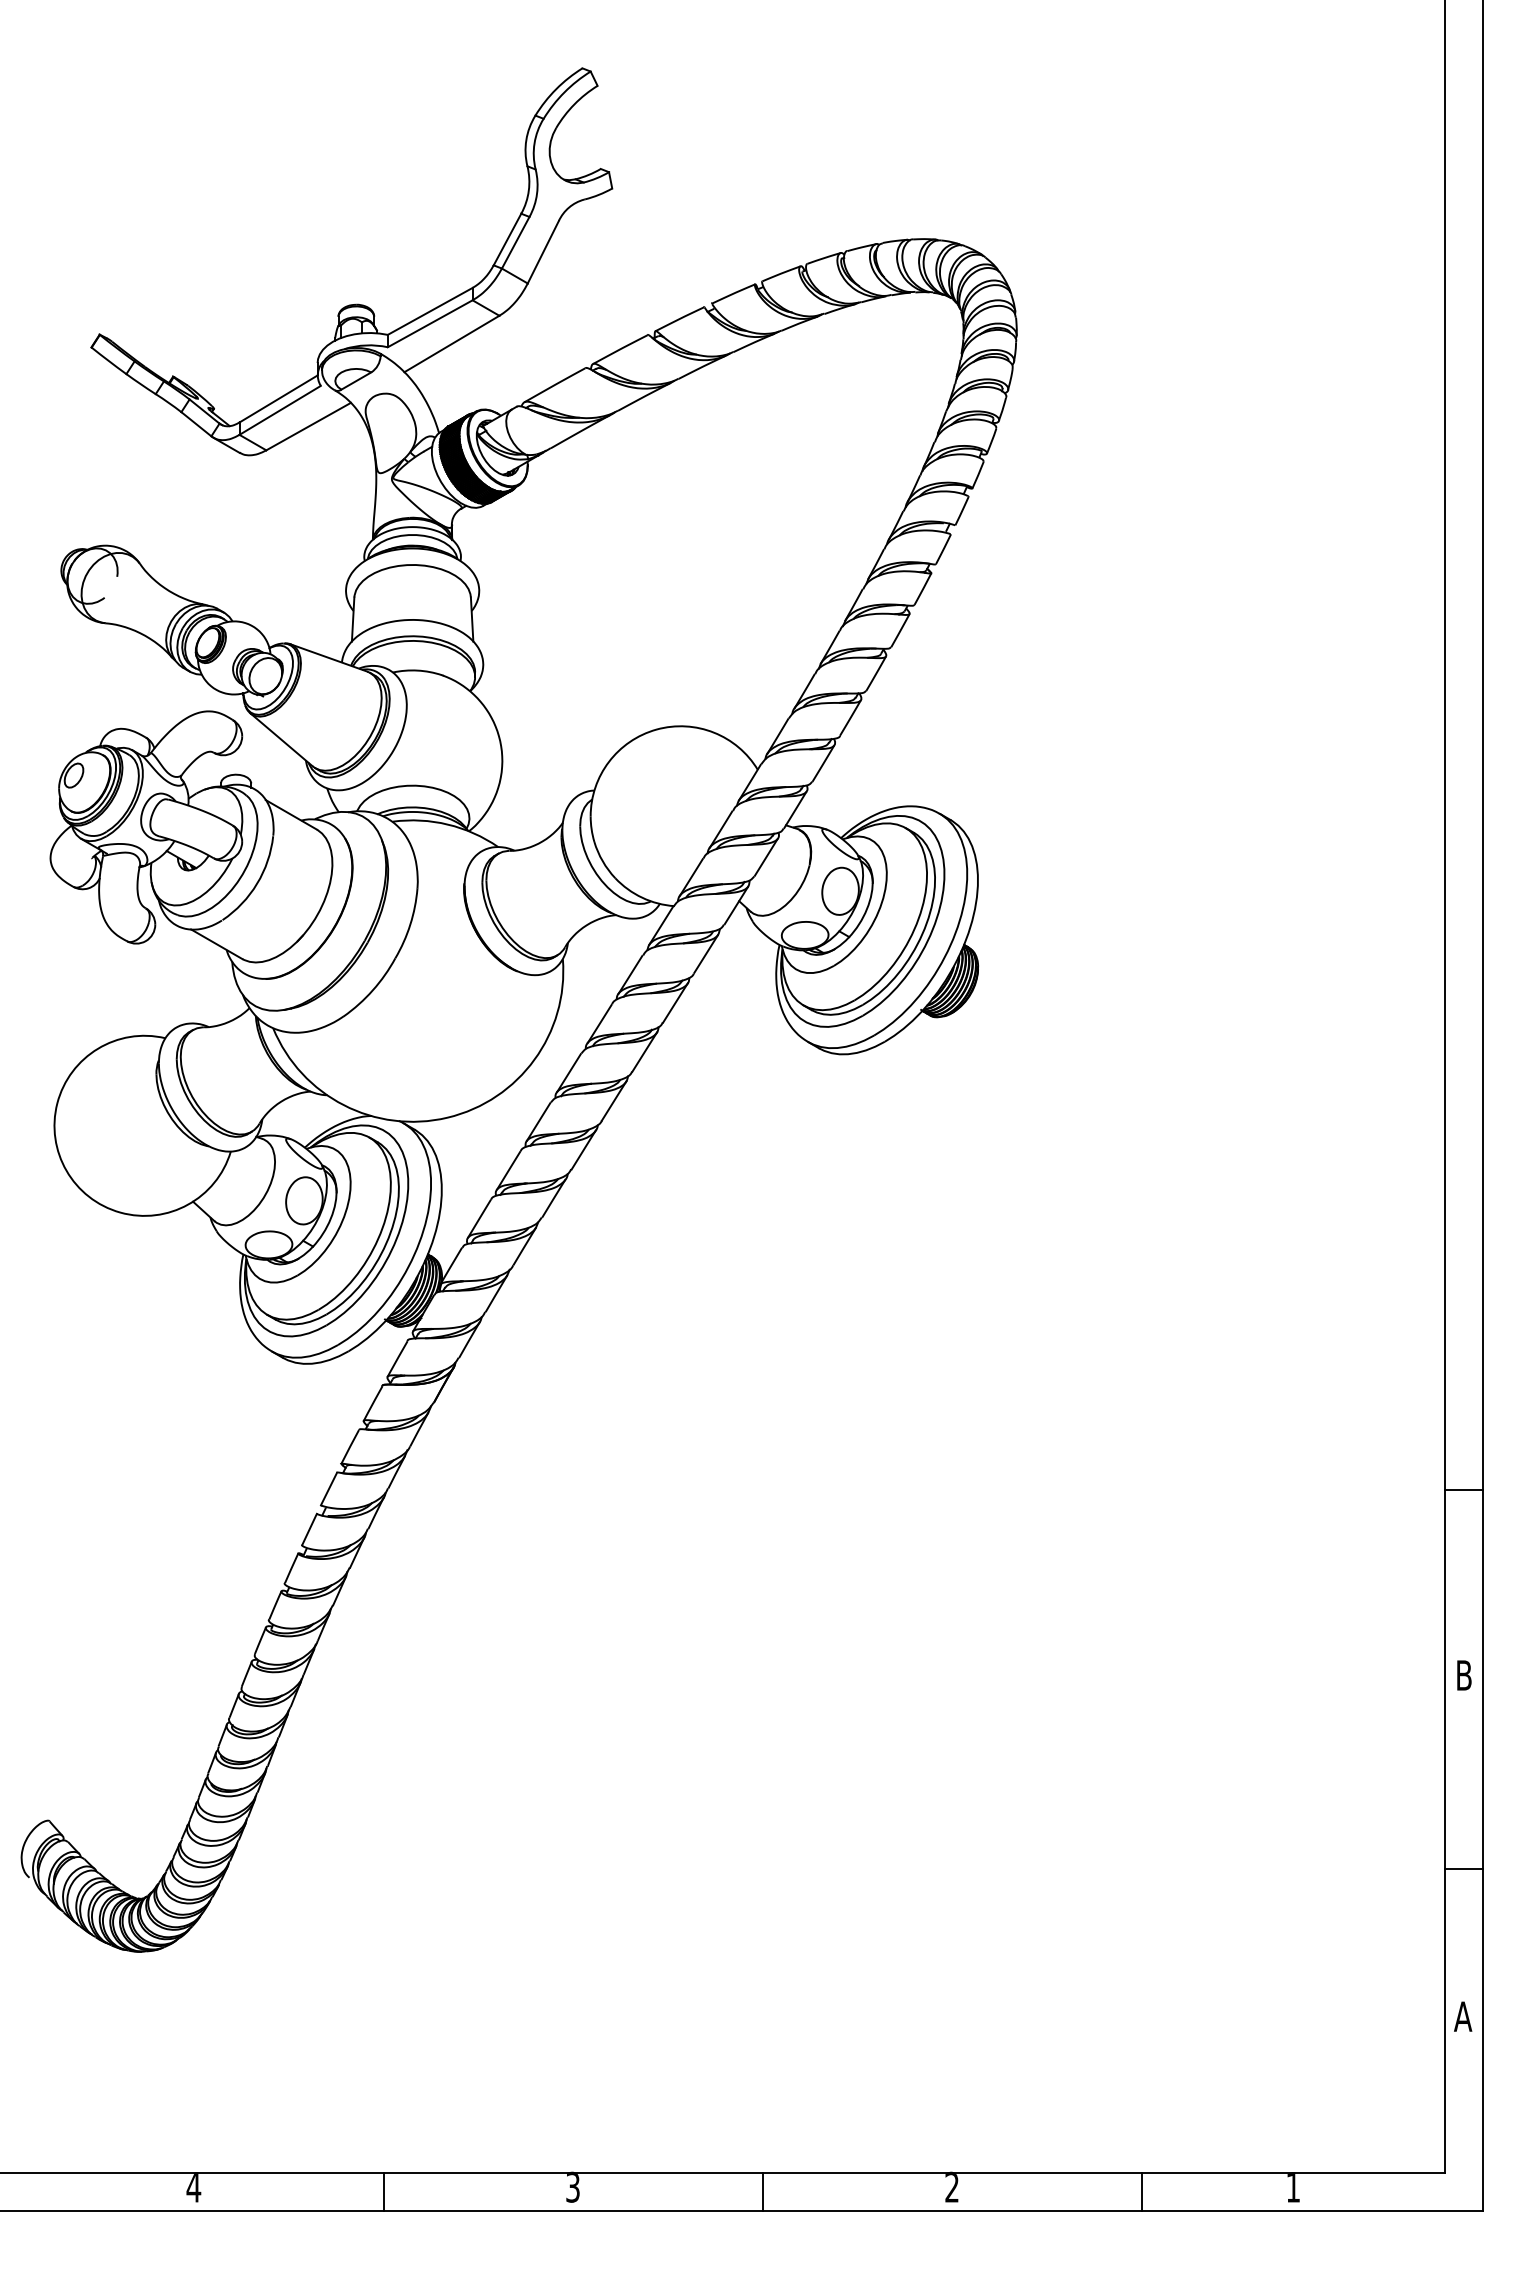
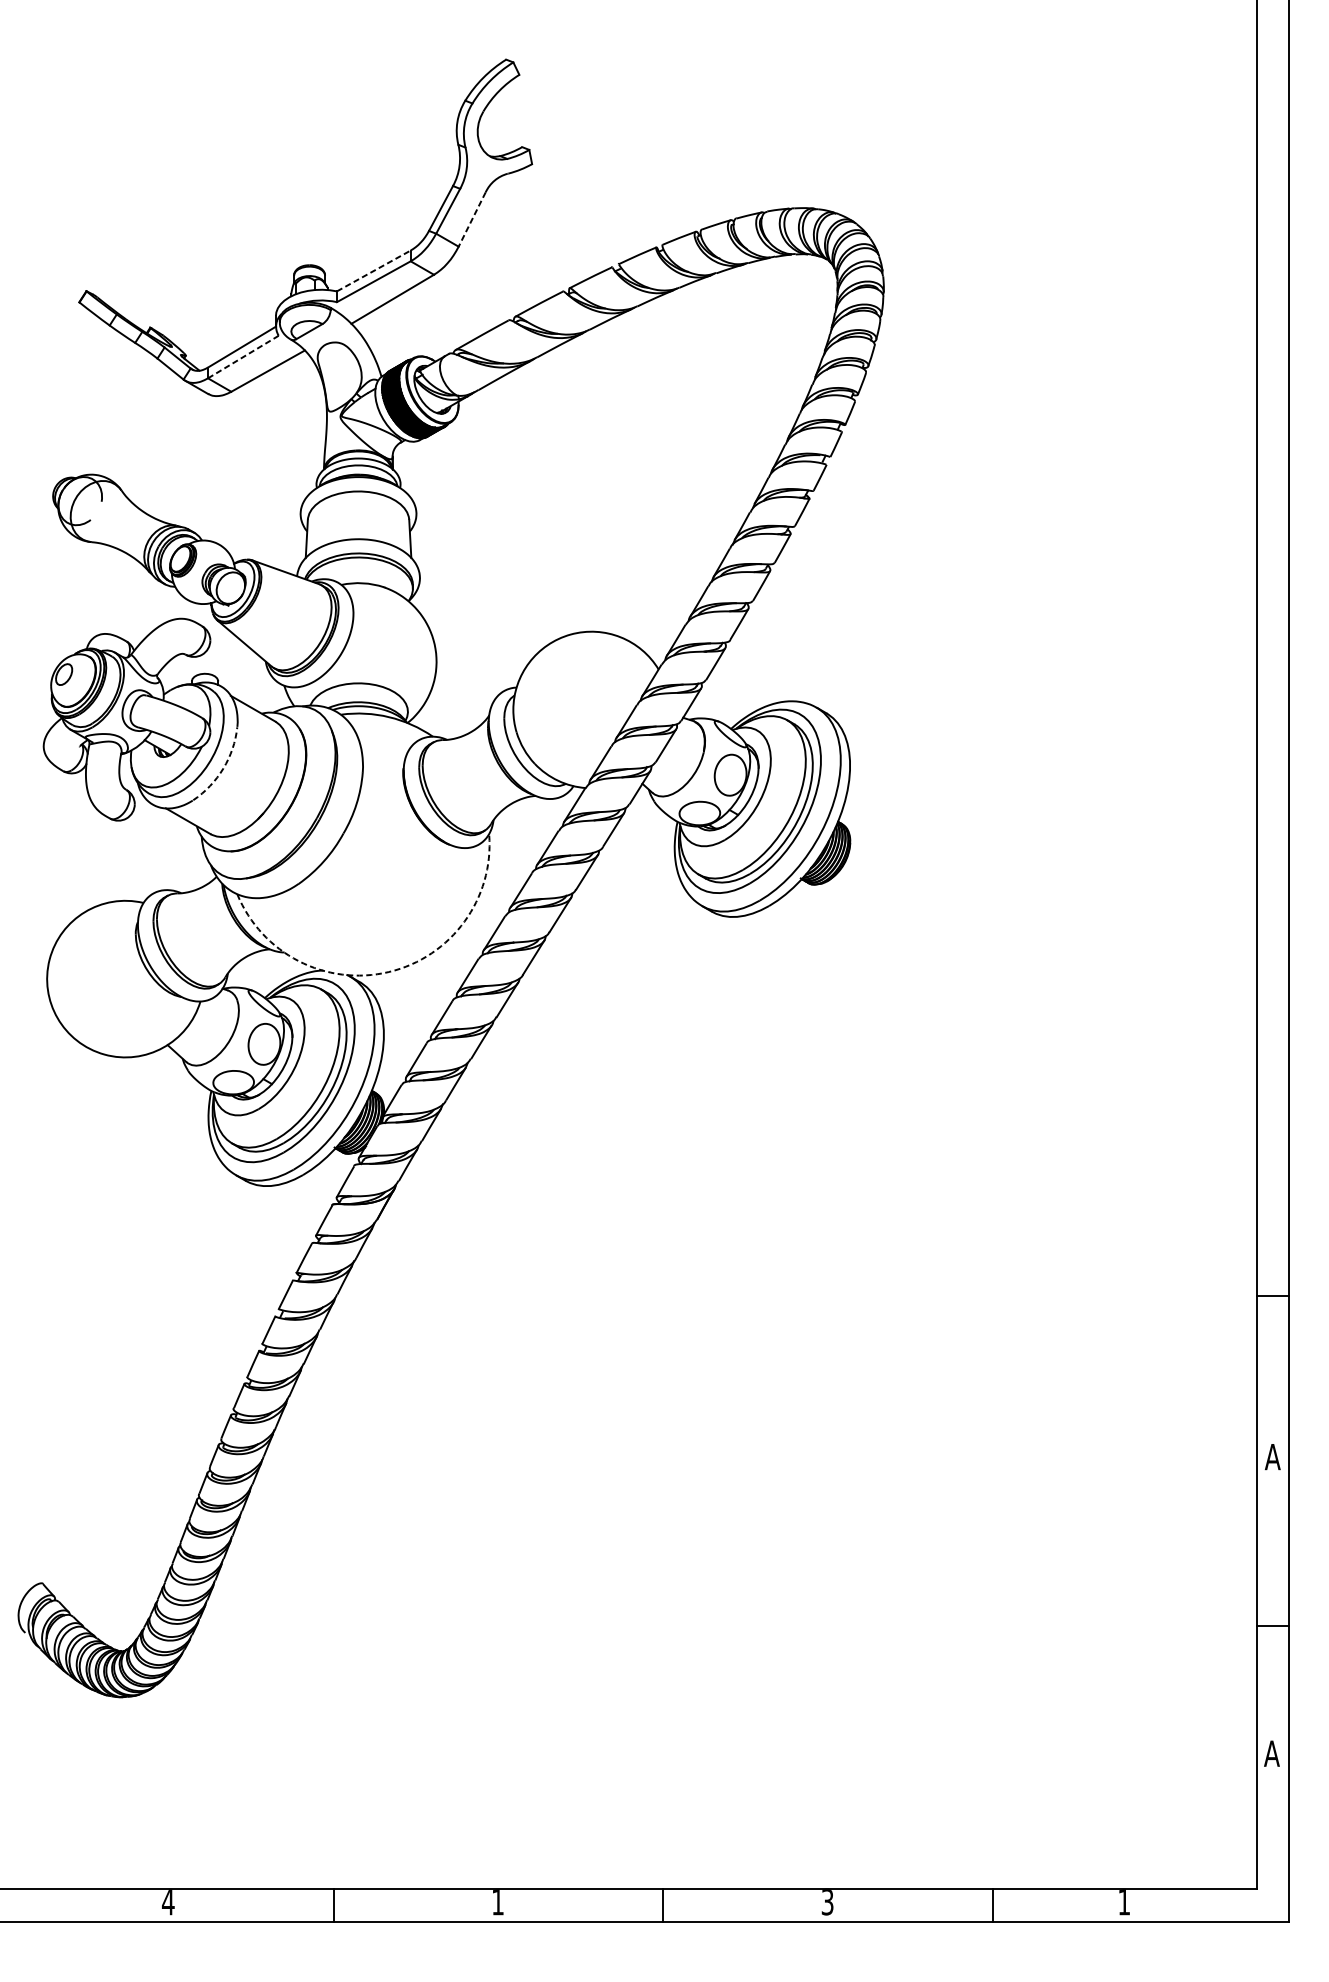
line: (543, 252) -> (472, 219), solid -> dashed
line: (430, 311) -> (374, 271), solid -> dashed
line: (280, 410) -> (243, 357), solid -> dashed
arc: (257, 883) -> (223, 768), solid -> dashed
arc: (447, 1117) -> (388, 971), solid -> dashed
text: (1464, 1675) -> (1273, 1457), B -> A
text: (572, 2186) -> (497, 1901), 3 -> 1
text: (951, 2188) -> (827, 1903), 2 -> 3

